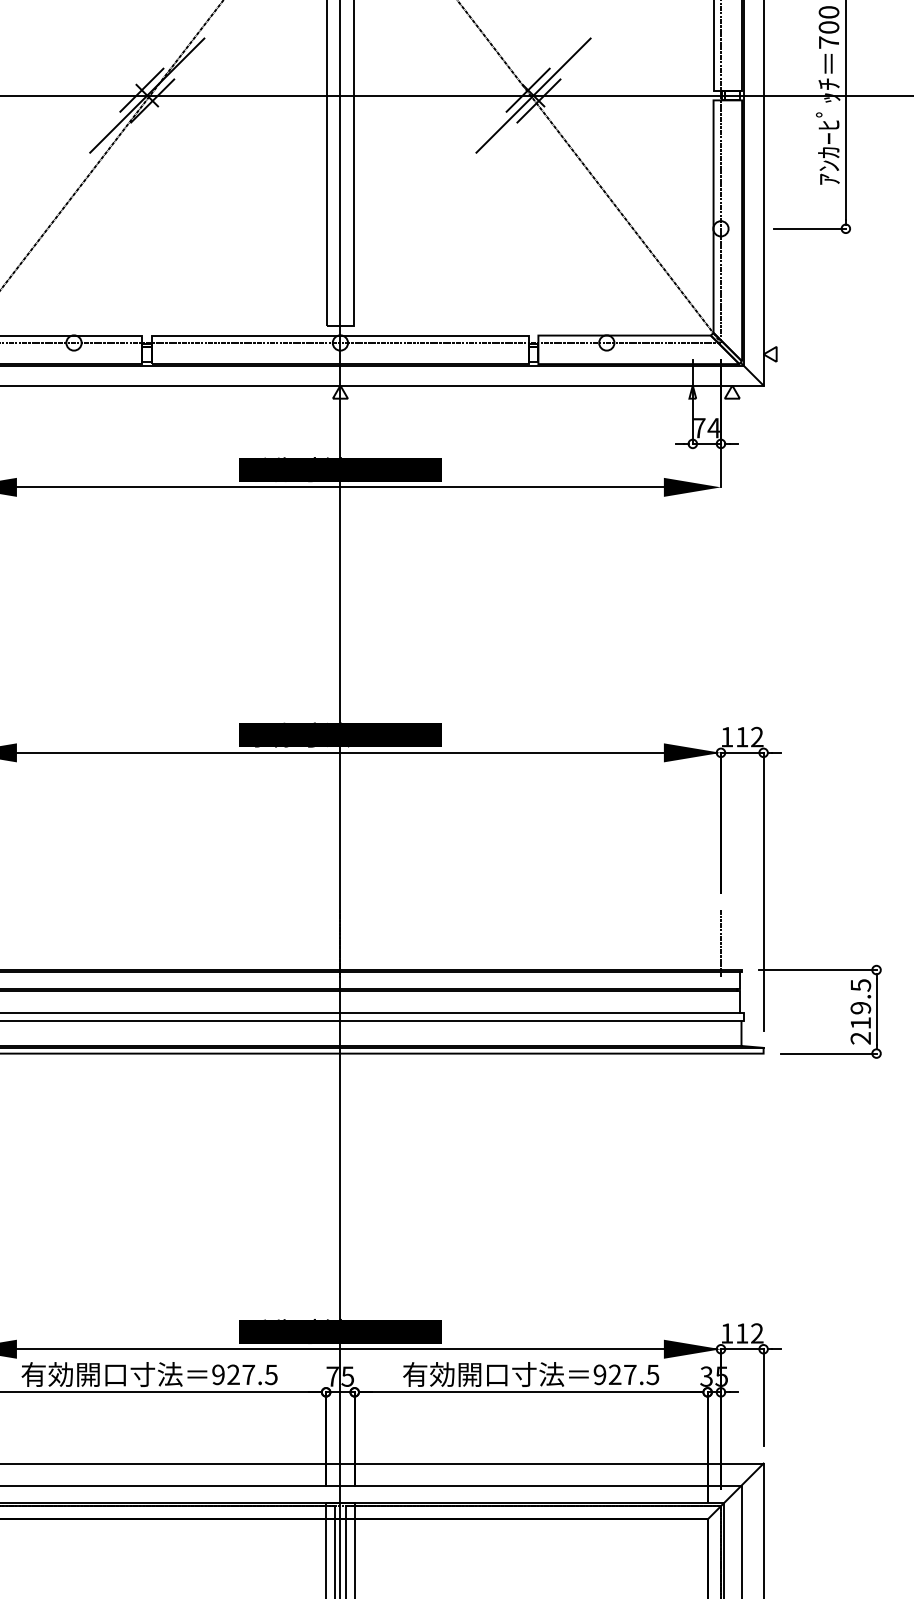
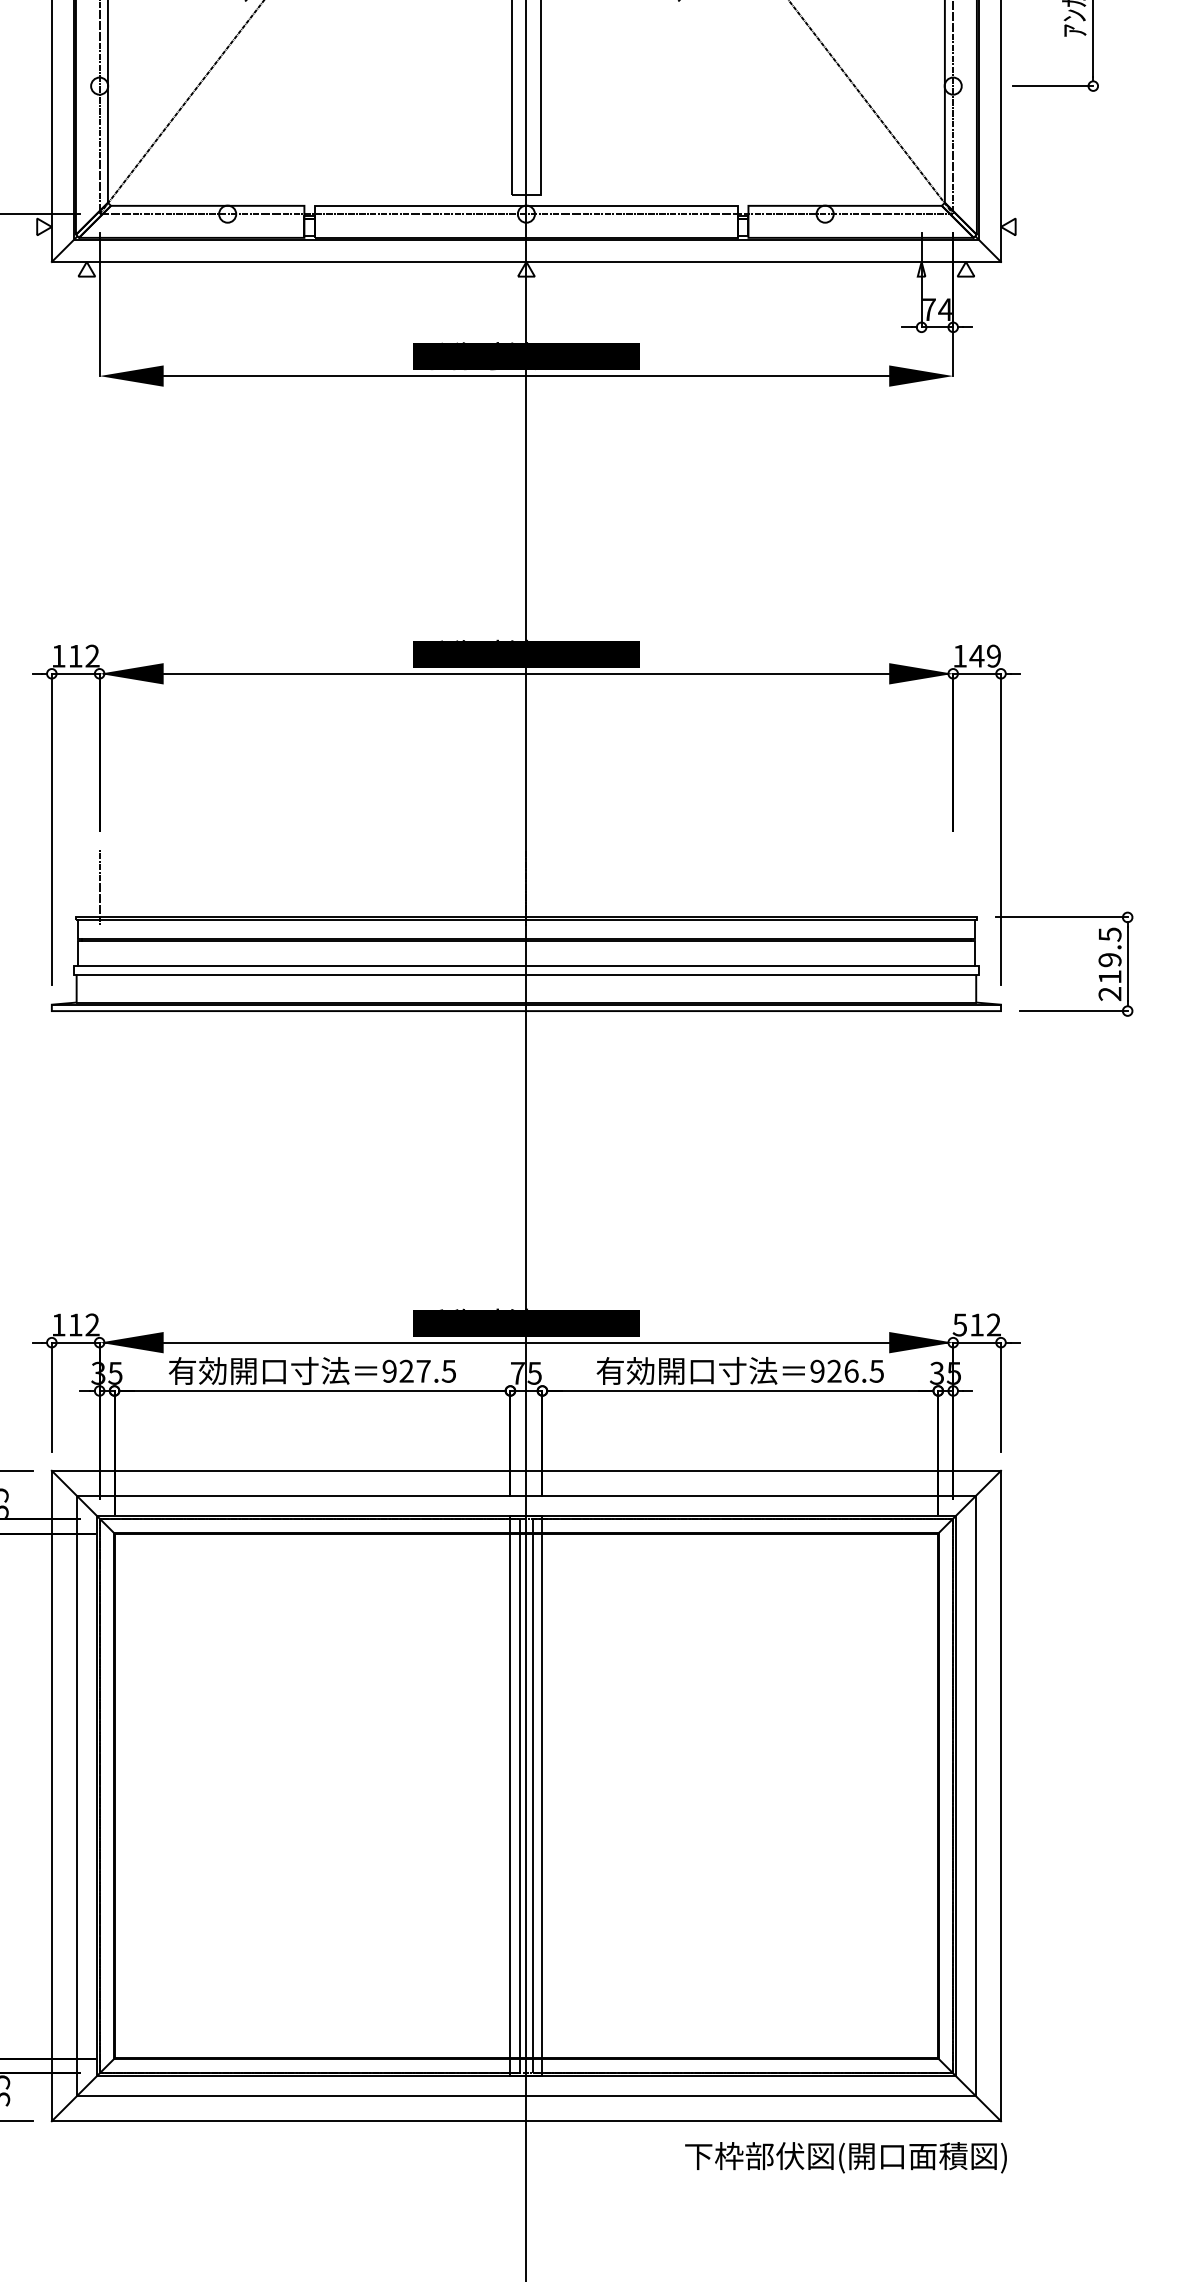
text: (748, 737) -> (984, 656), 112 -> 149
line: (721, 943) -> (953, 887), removed
text: (726, 1333) -> (959, 1324), 112 -> 512
text: (630, 1374) -> (851, 1370), 927.5 -> 926.5

